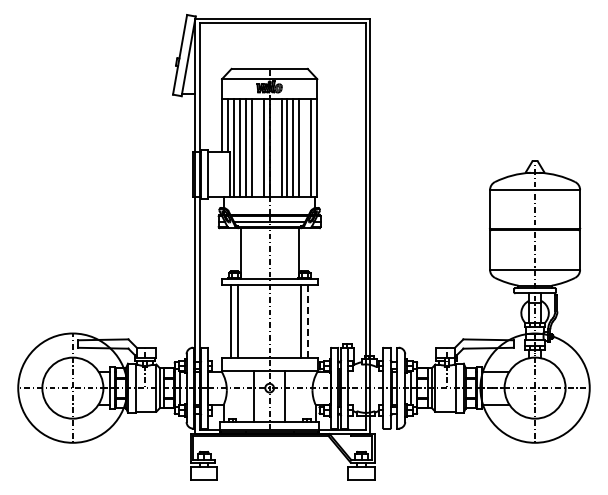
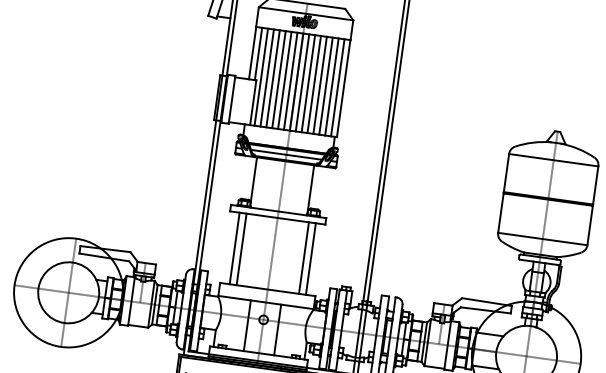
line: (257, 148) -> (284, 80), added
line: (275, 148) -> (302, 83), added
line: (305, 148) -> (332, 87), added
line: (308, 321) -> (311, 259), dashed -> solid

